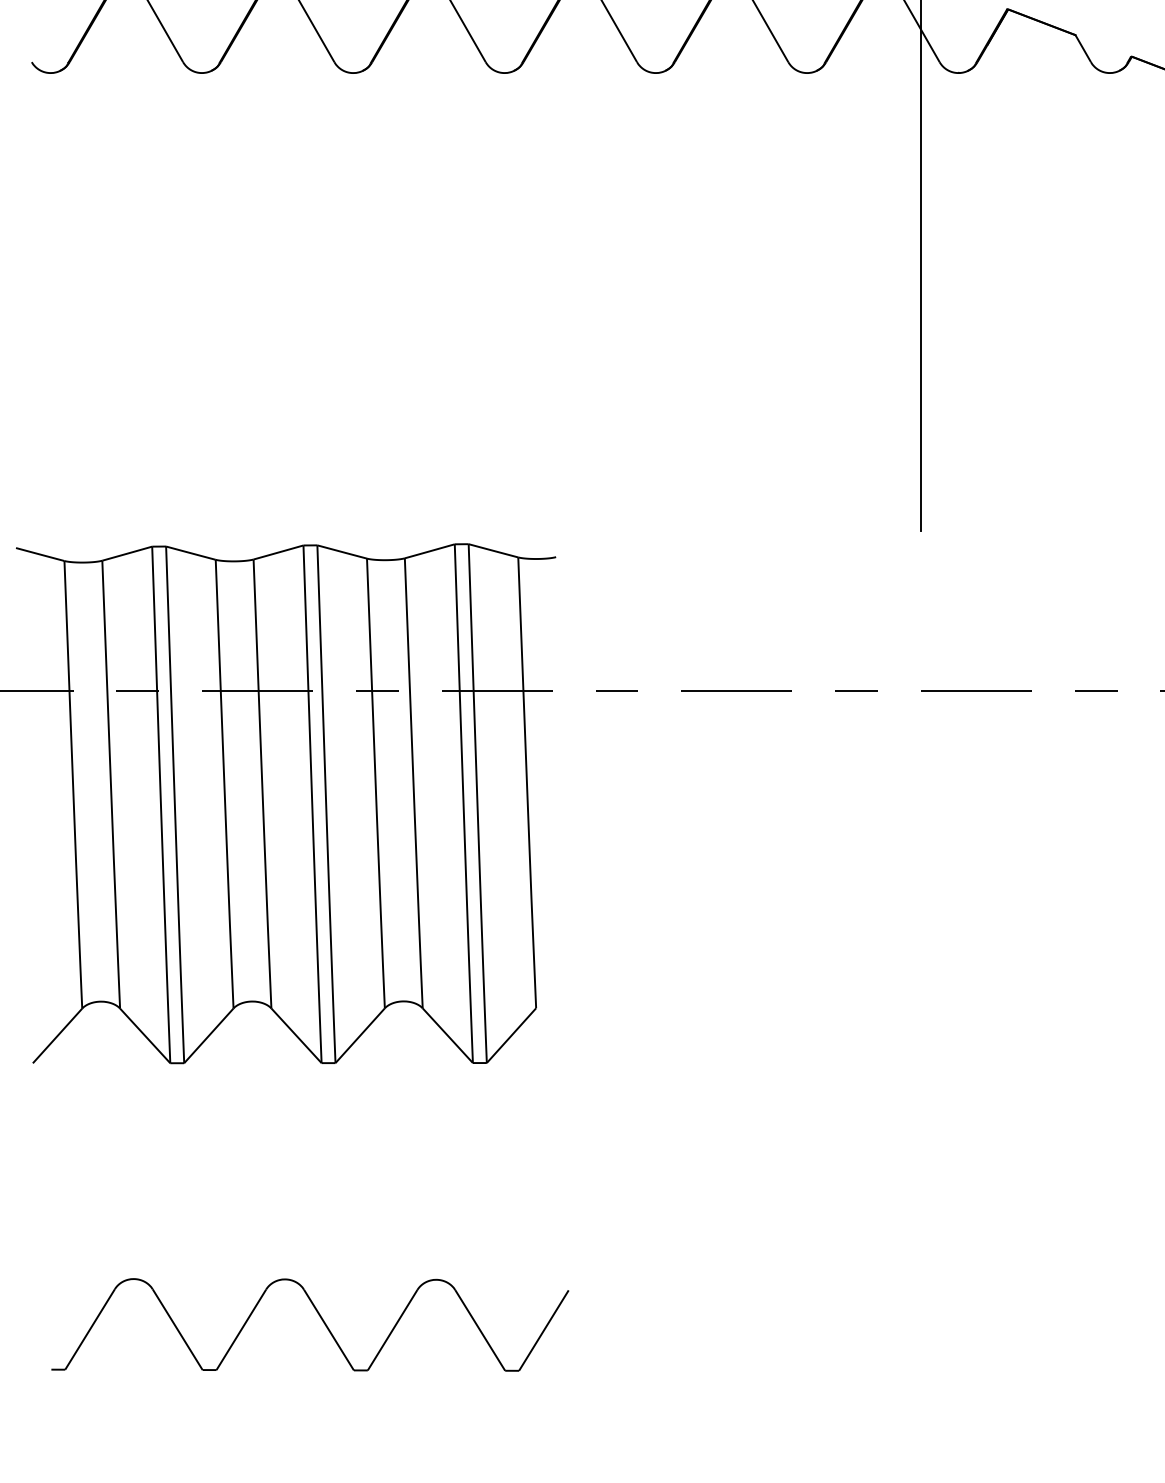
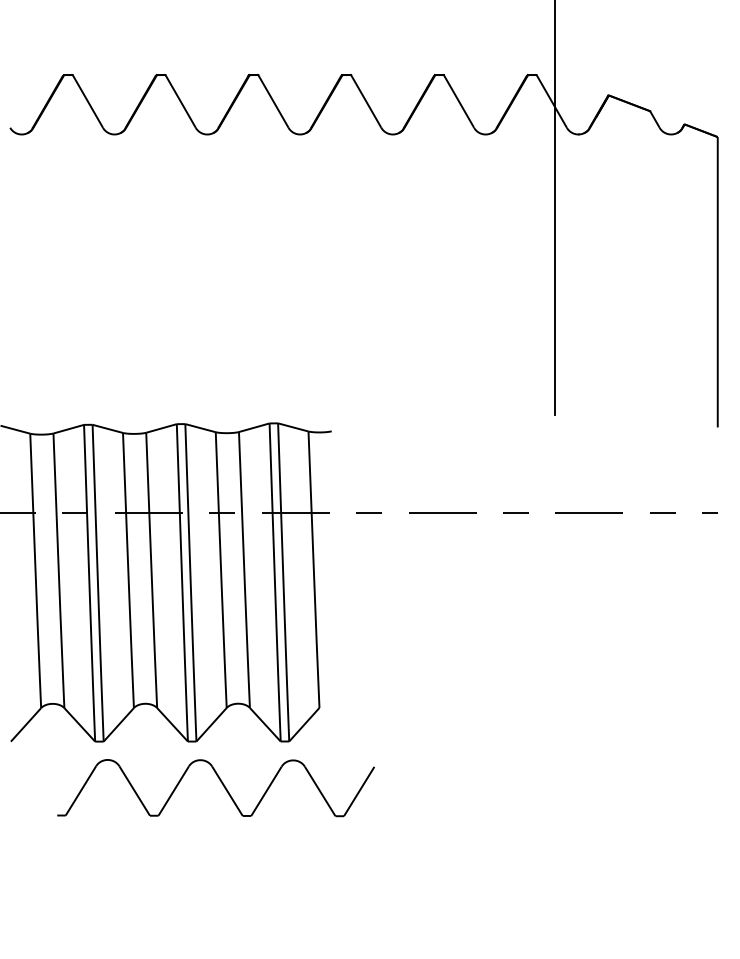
part: (320, 1320) -> (222, 785), moved

